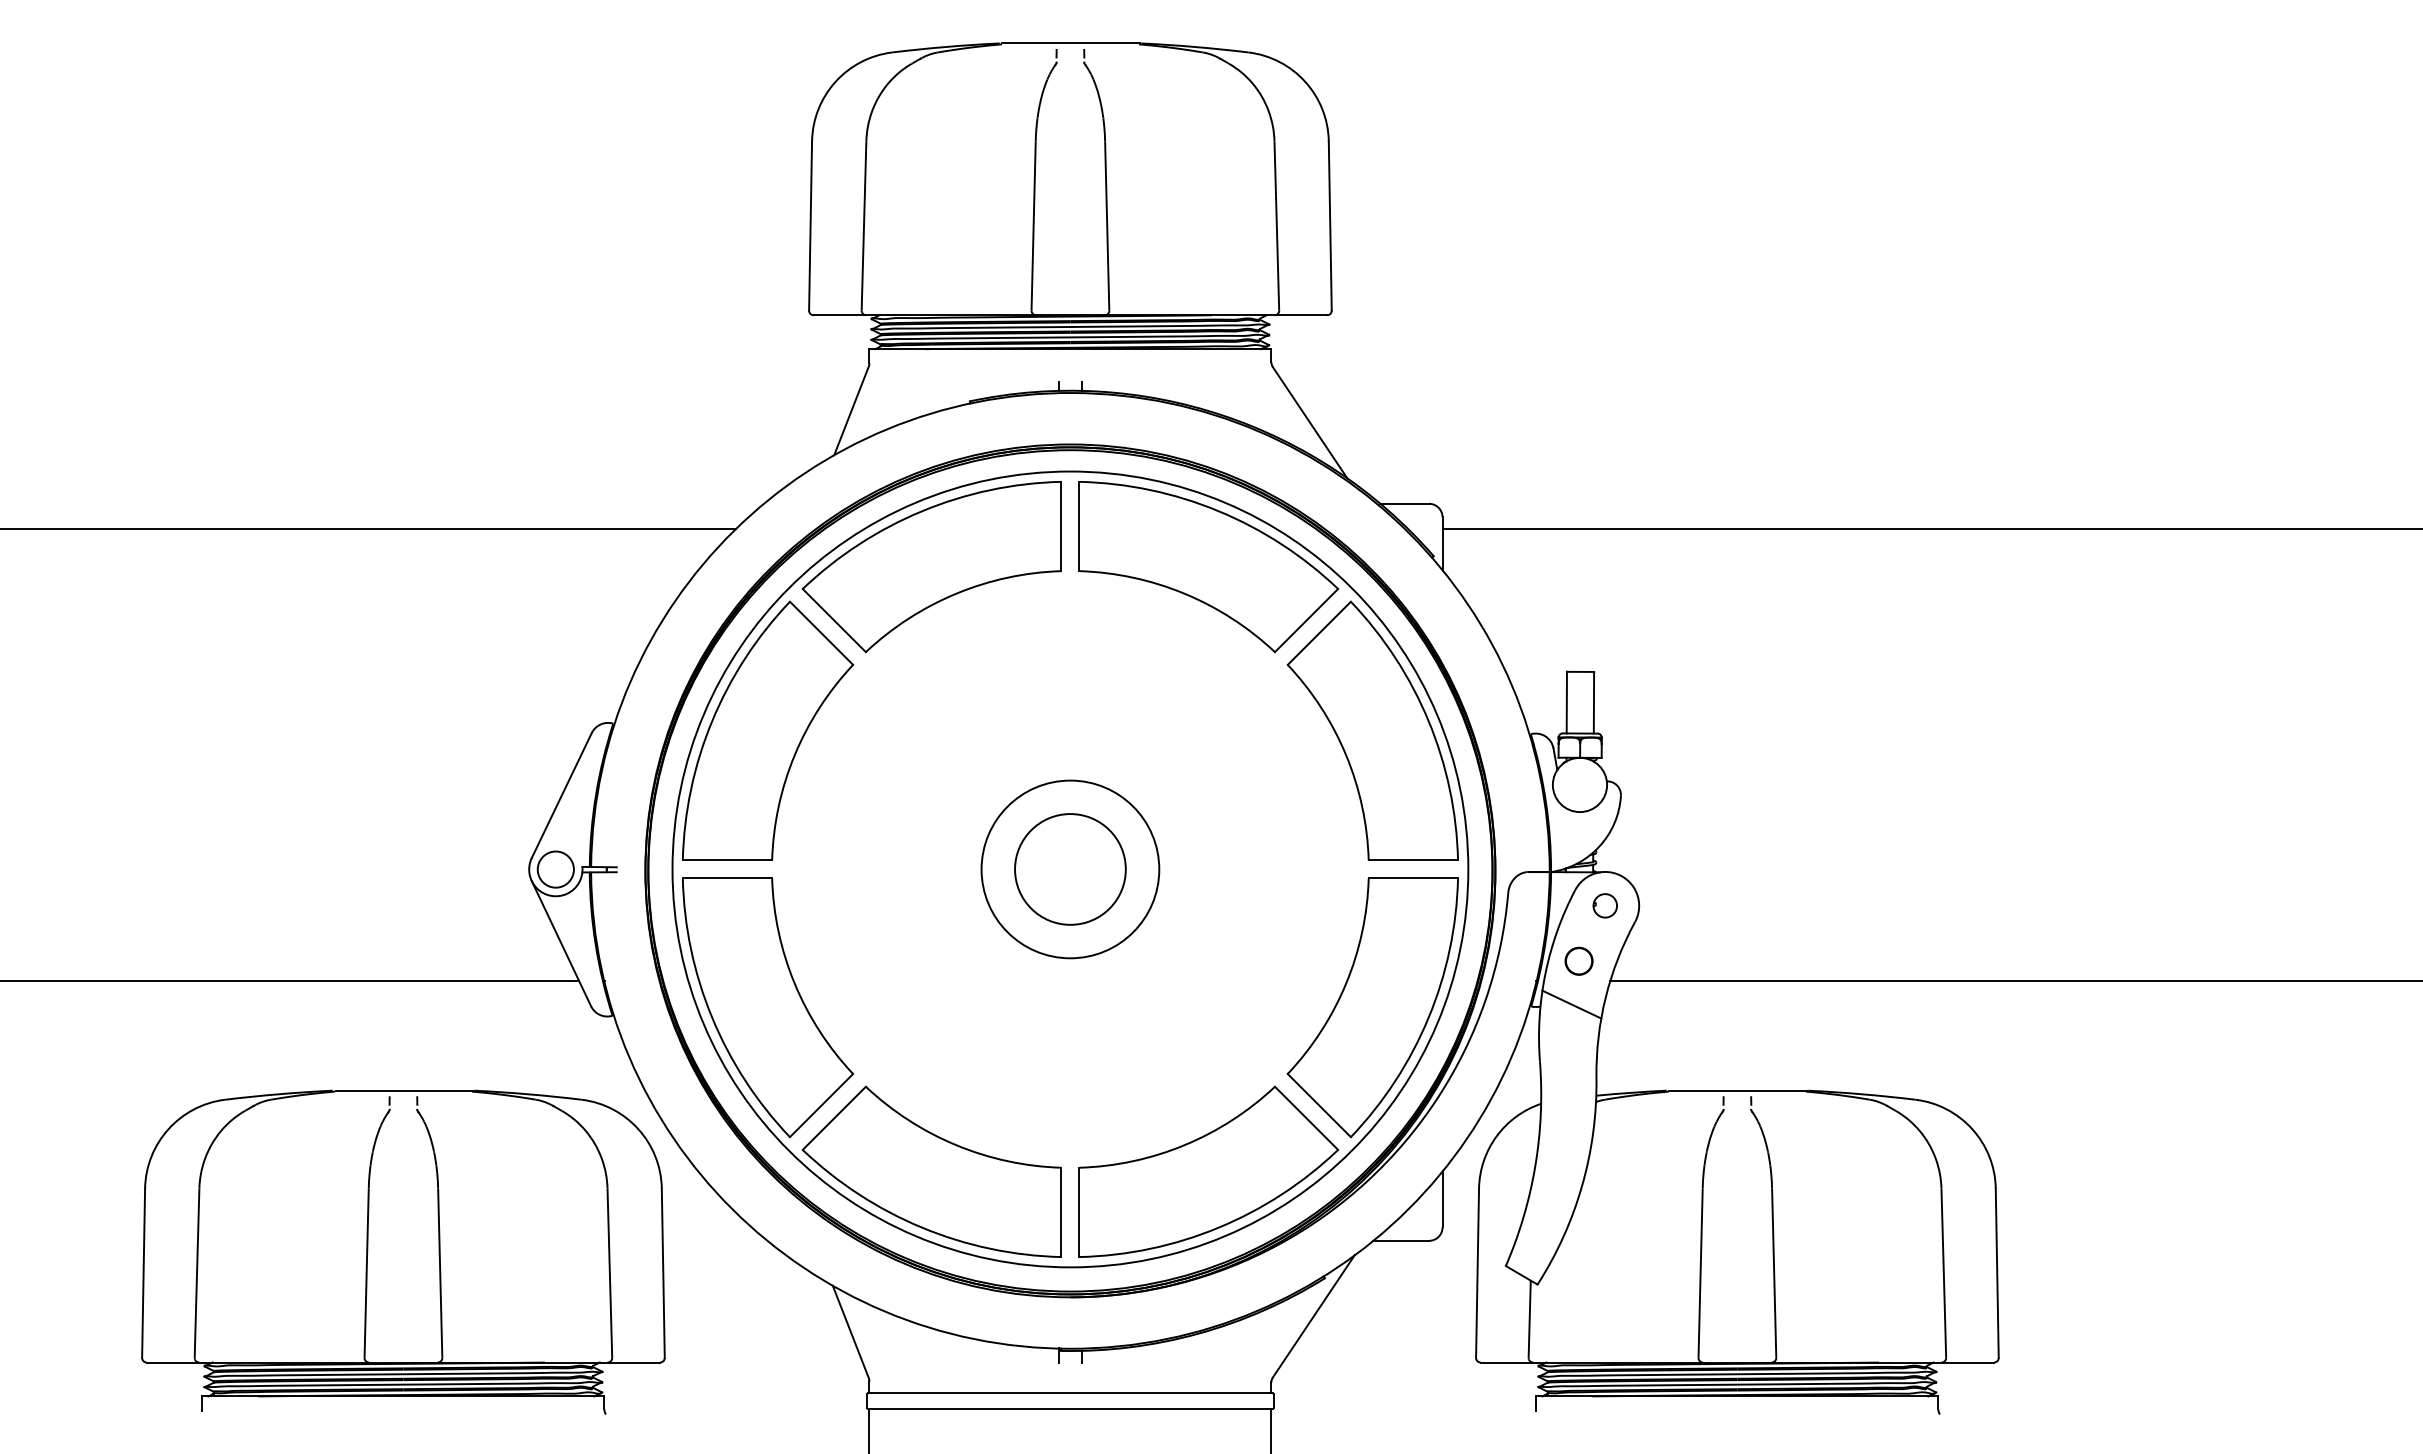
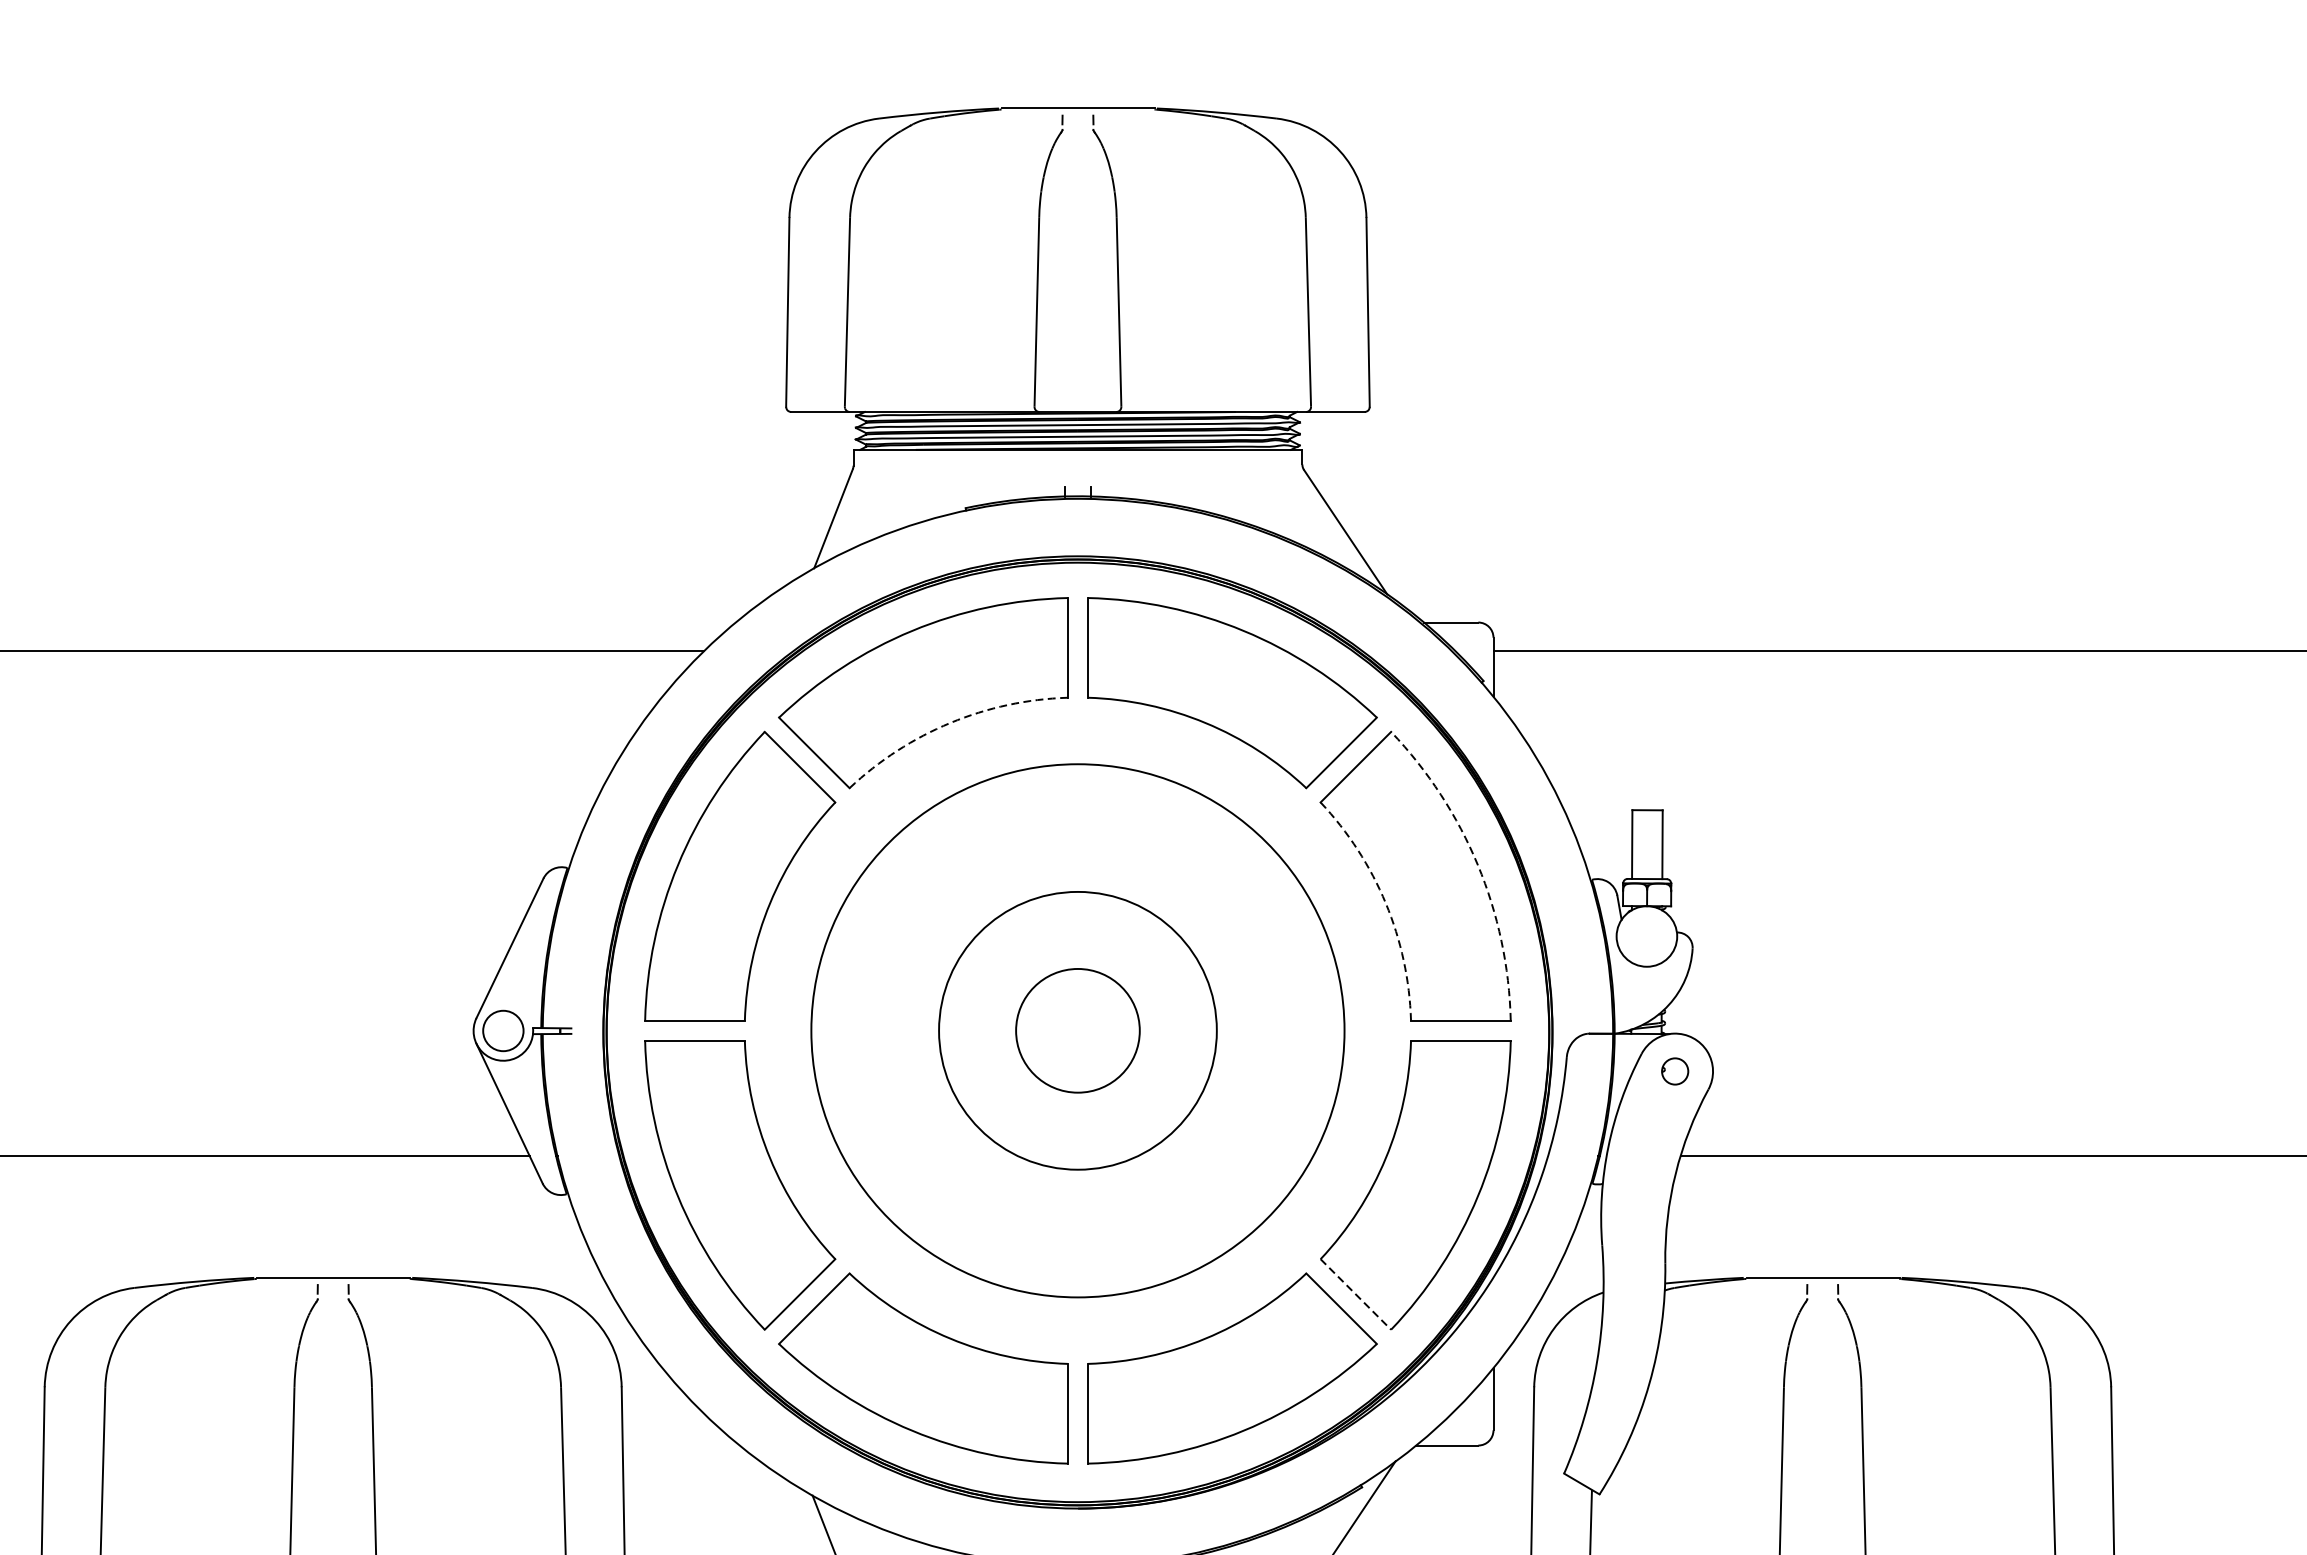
arc: (956, 593) -> (950, 722), solid -> dashed
arc: (1428, 721) -> (1477, 865), solid -> dashed
arc: (1346, 755) -> (1386, 903), solid -> dashed
circle: (1070, 869) -> (1078, 1030), size x0.6
circle: (1070, 869) -> (1078, 1030), size x1.4
circle: (1578, 960) -> (1645, 1132), removed
line: (1571, 1004) -> (1637, 1181), removed
line: (1319, 1105) -> (1356, 1294), solid -> dashed

